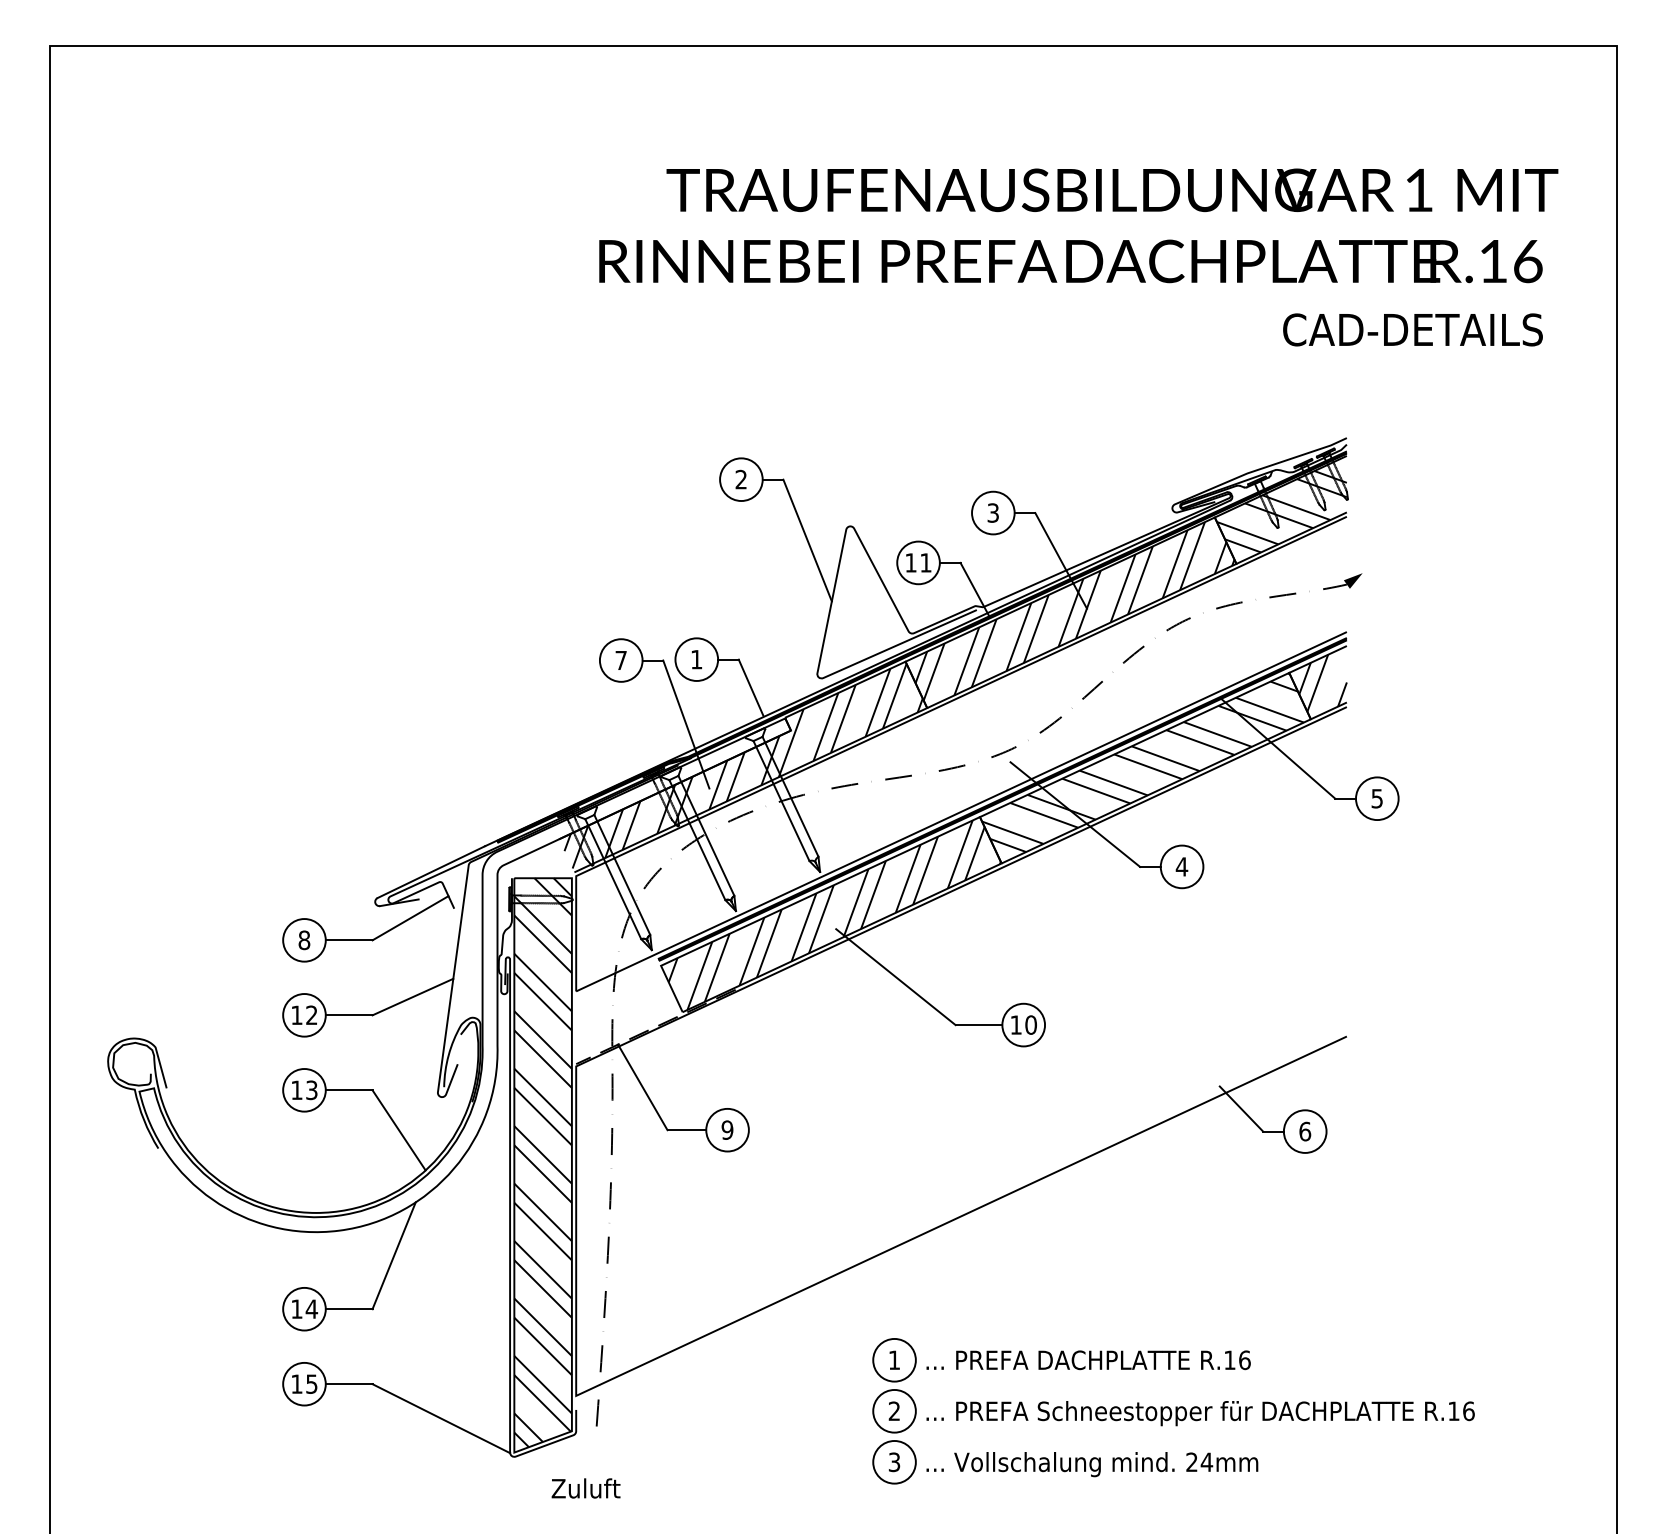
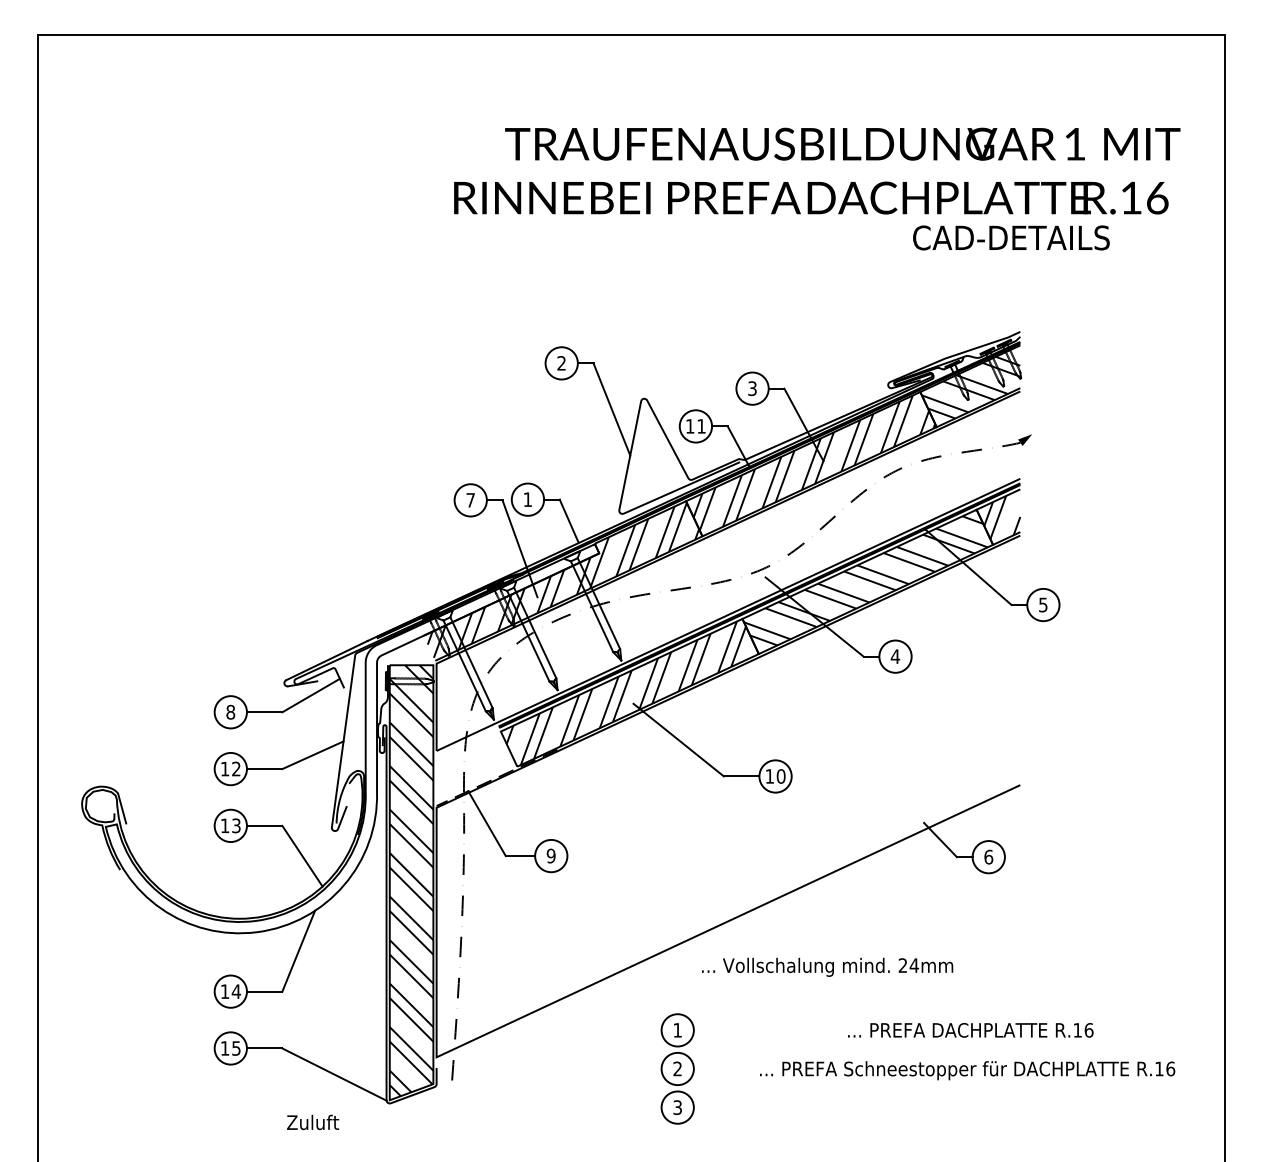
text: (1413, 329) -> (1011, 237), moved
text: (1088, 1360) -> (970, 1030), moved
text: (1200, 1413) -> (967, 1070), moved
text: (1092, 1463) -> (827, 966), moved
text: (586, 1488) -> (313, 1122), moved

